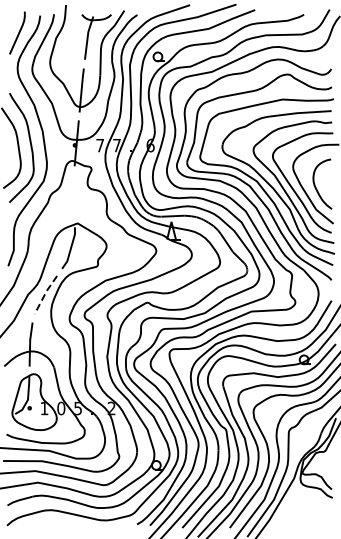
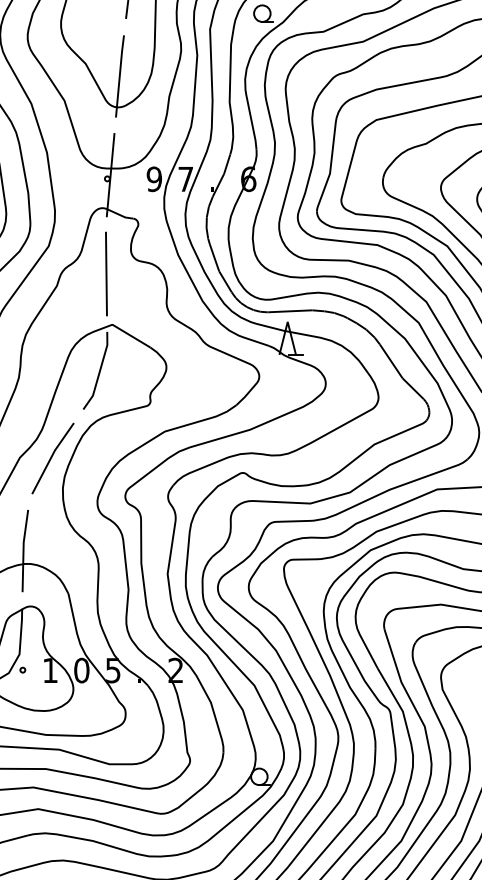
text: (100, 145) -> (155, 179), 7 -> 9
line: (74, 196) -> (106, 274), added
line: (45, 294) -> (52, 457), dashed -> solid

